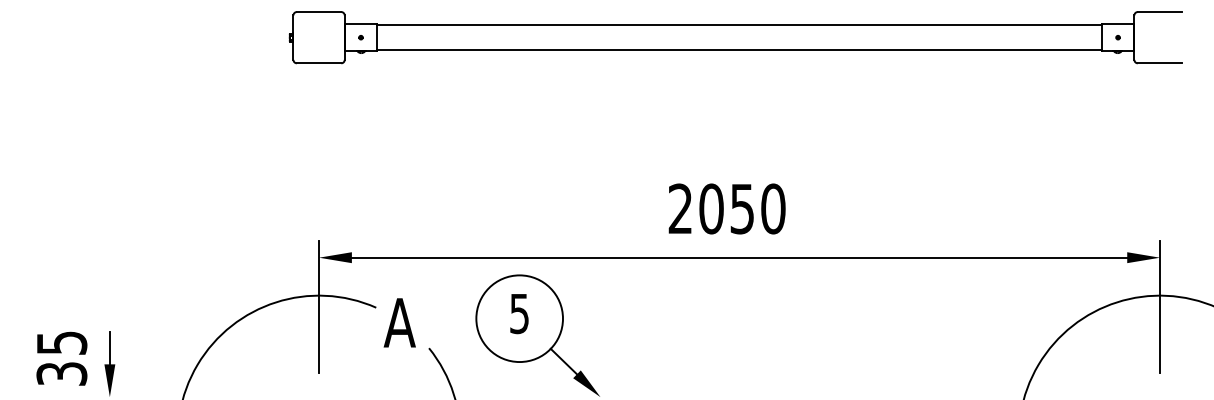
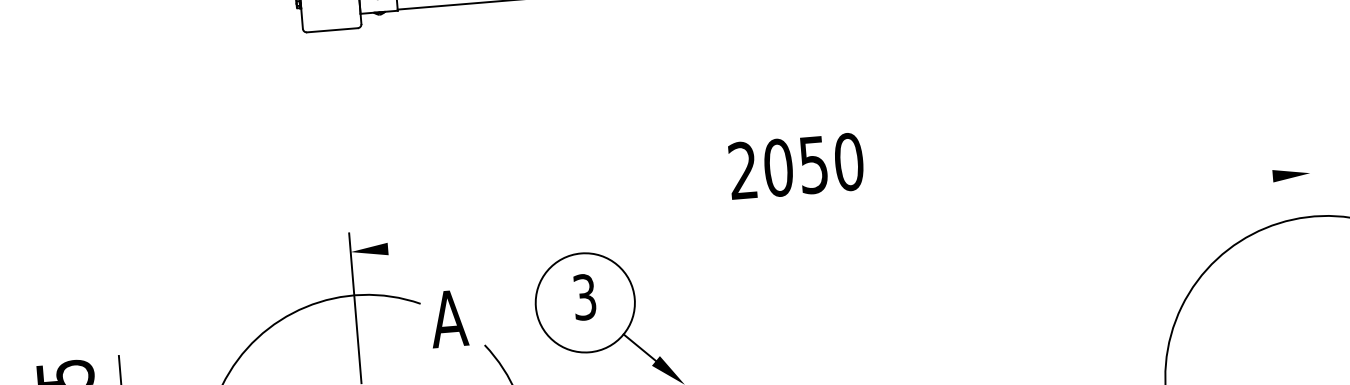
text: (726, 208) -> (795, 165), moved
line: (739, 257) -> (830, 212), removed
line: (1160, 306) -> (1315, 228), removed
text: (519, 313) -> (584, 296), 5 -> 3

